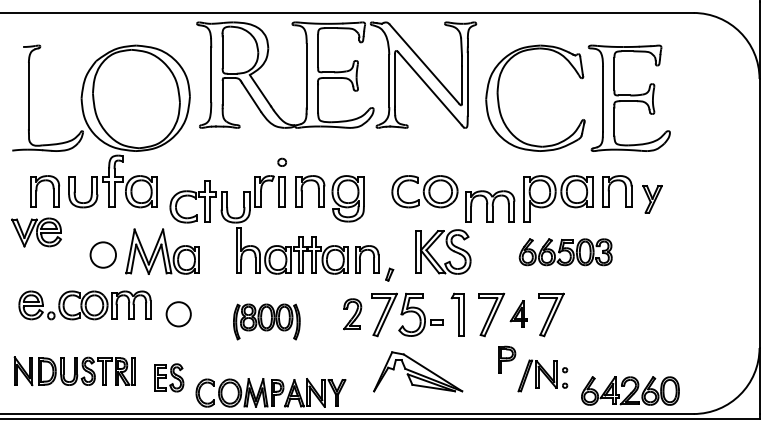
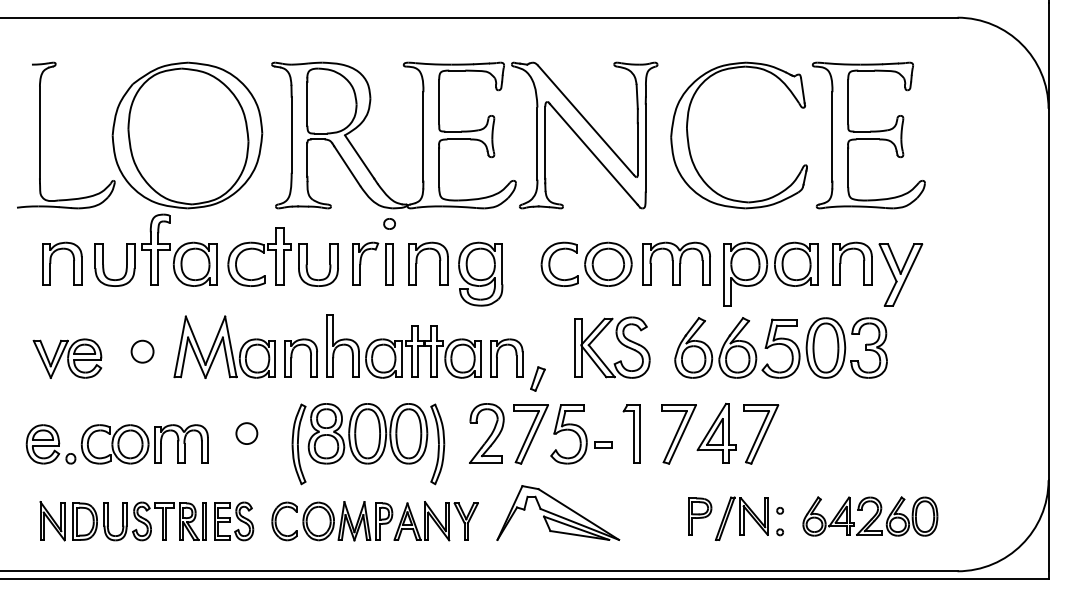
part: (336, 75) -> (464, 135), moved
part: (652, 199) -> (900, 274), size x1.67
part: (209, 201) -> (282, 256), moved
part: (490, 206) -> (676, 263), moved
part: (36, 232) -> (67, 358), moved
part: (565, 251) -> (780, 347), size x1.67
circle: (103, 254) -> (142, 351), size x0.62
part: (211, 259) -> (292, 357), added
part: (389, 274) -> (537, 378), size x1.43
part: (84, 305) -> (116, 444), moved
part: (518, 313) -> (716, 432), size x1.67
circle: (178, 314) -> (246, 433), size x0.62
part: (352, 314) -> (486, 433), size x1.43
part: (266, 322) -> (368, 444), size x1.67
part: (507, 359) -> (700, 516), moved
part: (74, 371) -> (122, 521), moved
part: (418, 371) -> (558, 512), moved
part: (630, 390) -> (870, 516), moved
part: (270, 393) -> (374, 521), moved

